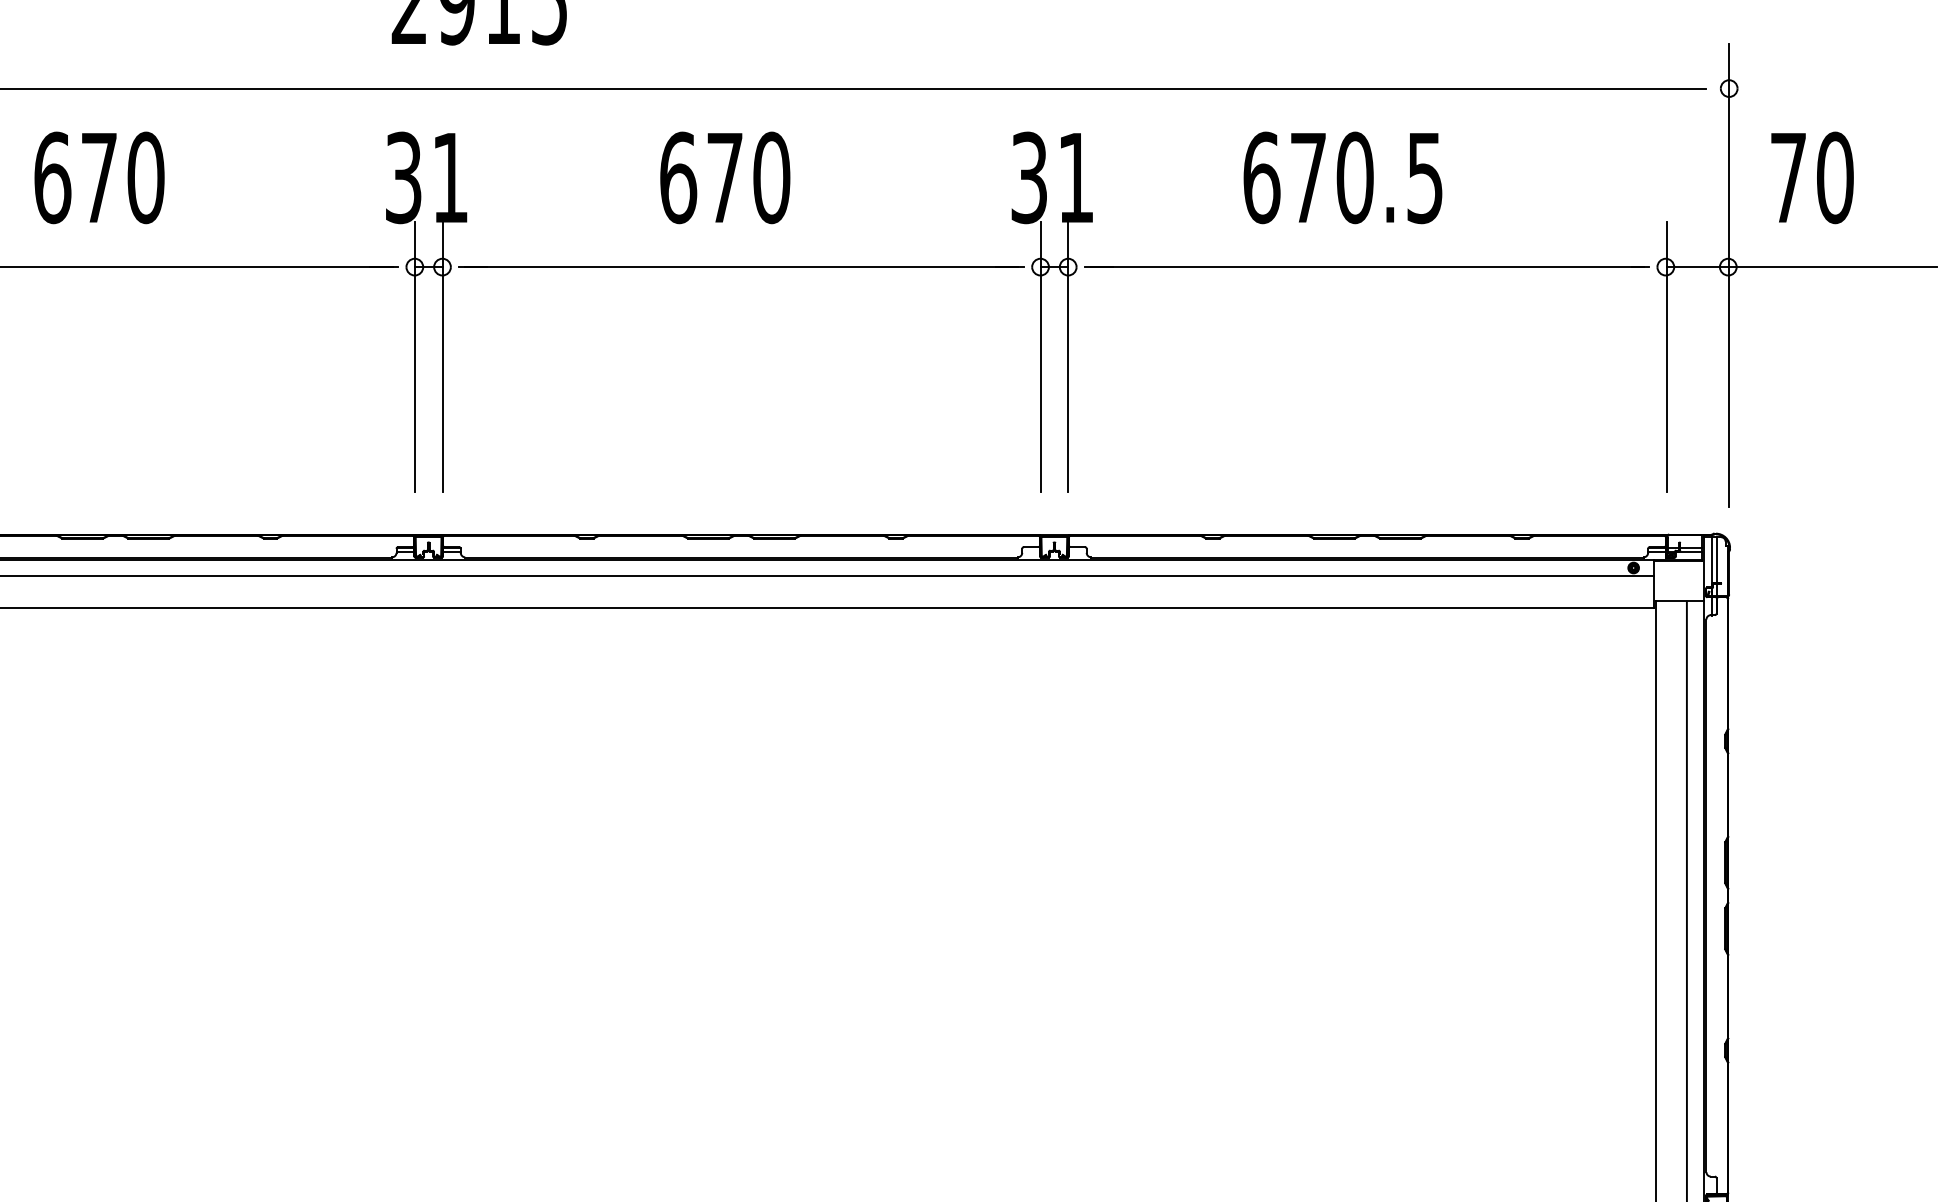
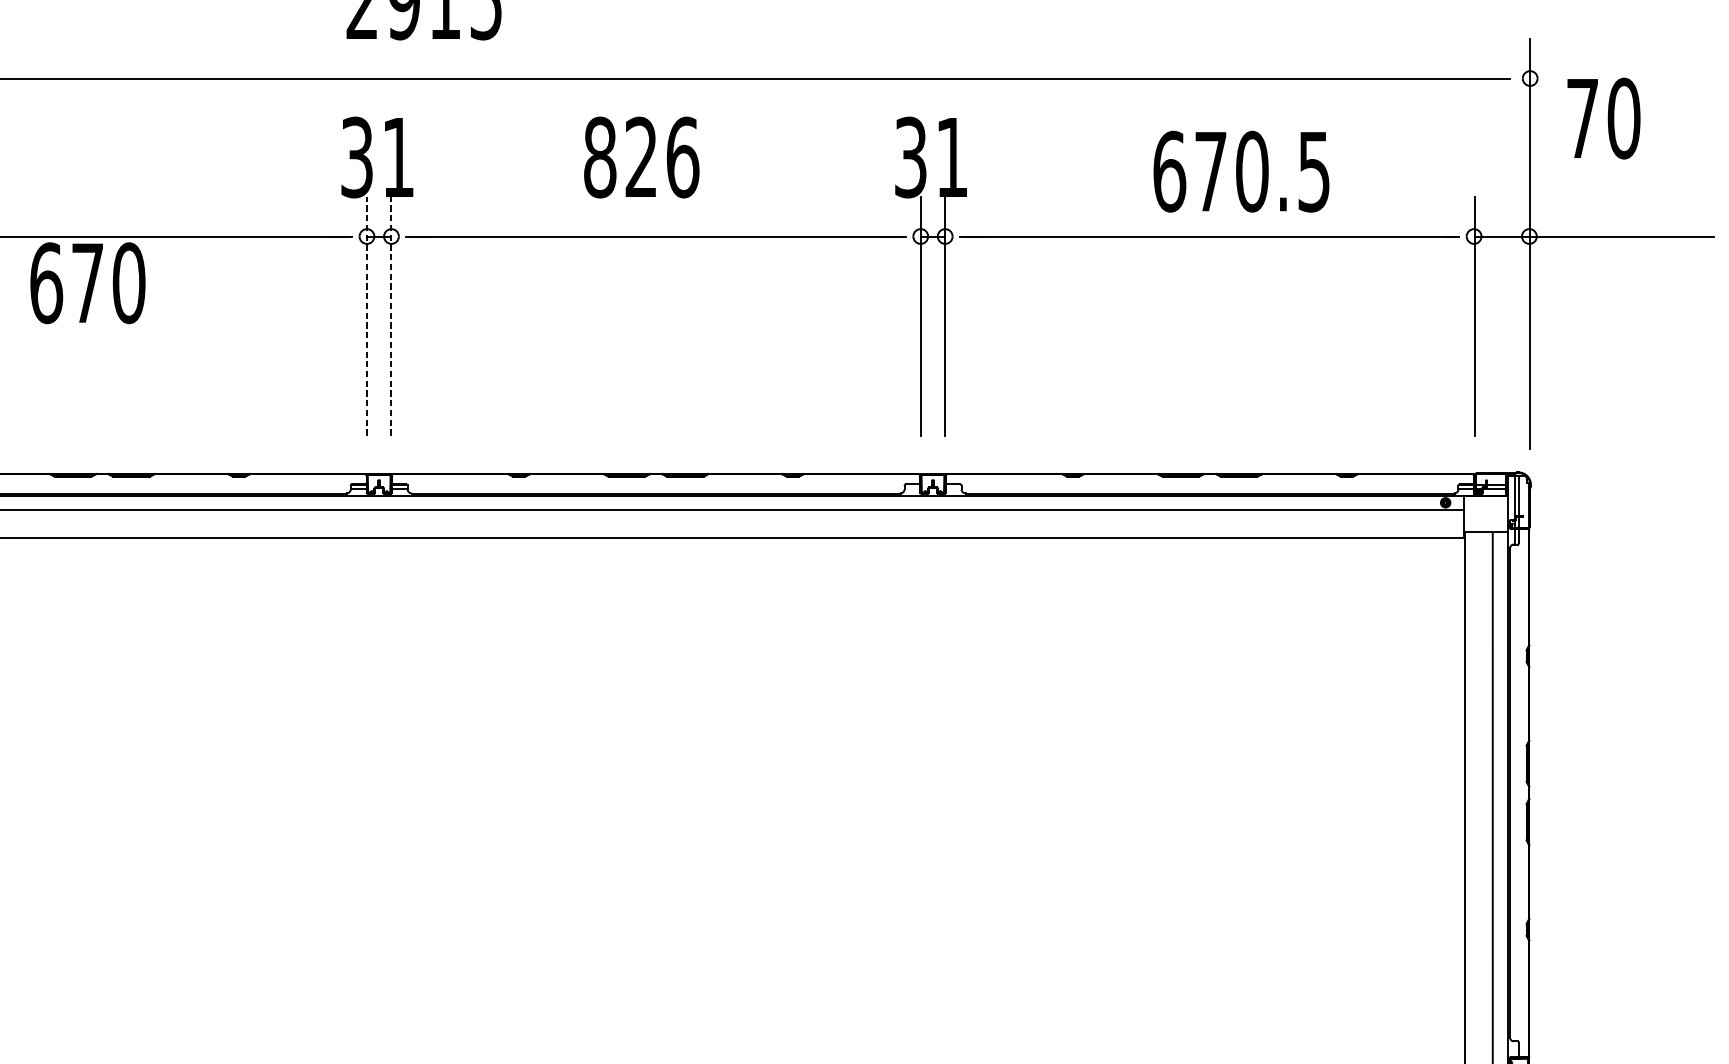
text: (99, 177) -> (87, 282), moved
text: (725, 177) -> (641, 157), 670 -> 826
text: (1342, 177) -> (1241, 171), moved
text: (1812, 177) -> (1603, 118), moved
line: (414, 357) -> (366, 316), solid -> dashed
line: (442, 357) -> (391, 316), solid -> dashed

